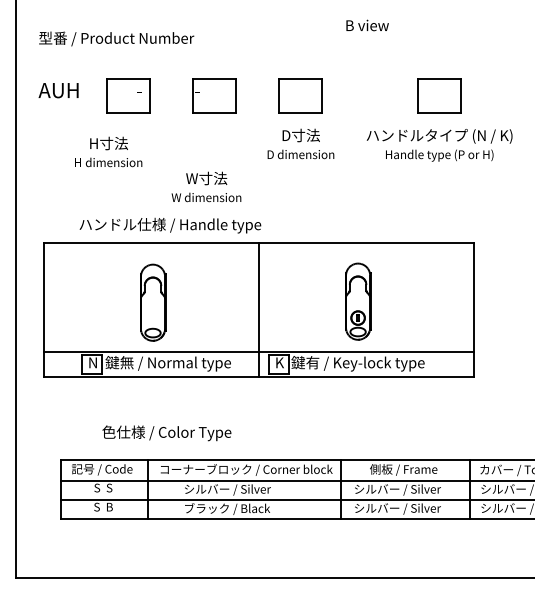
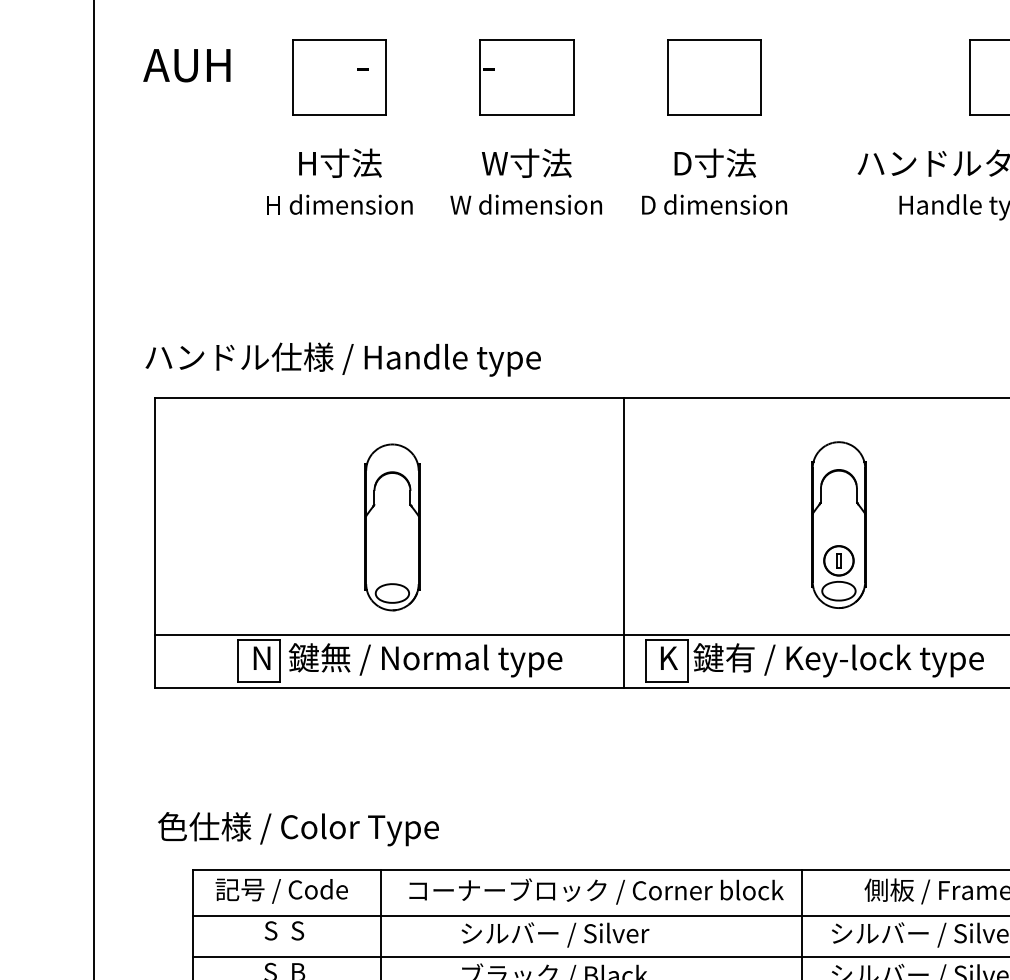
text: (108, 151) -> (339, 180), moved
text: (206, 186) -> (526, 180), moved
text: (170, 225) -> (343, 359), moved
text: (166, 433) -> (297, 829), moved

